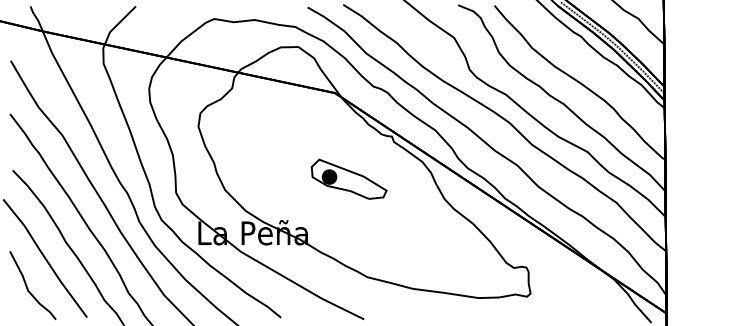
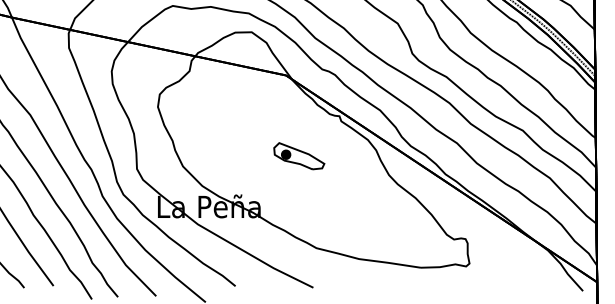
part: (348, 178) -> (298, 155), size x0.71

